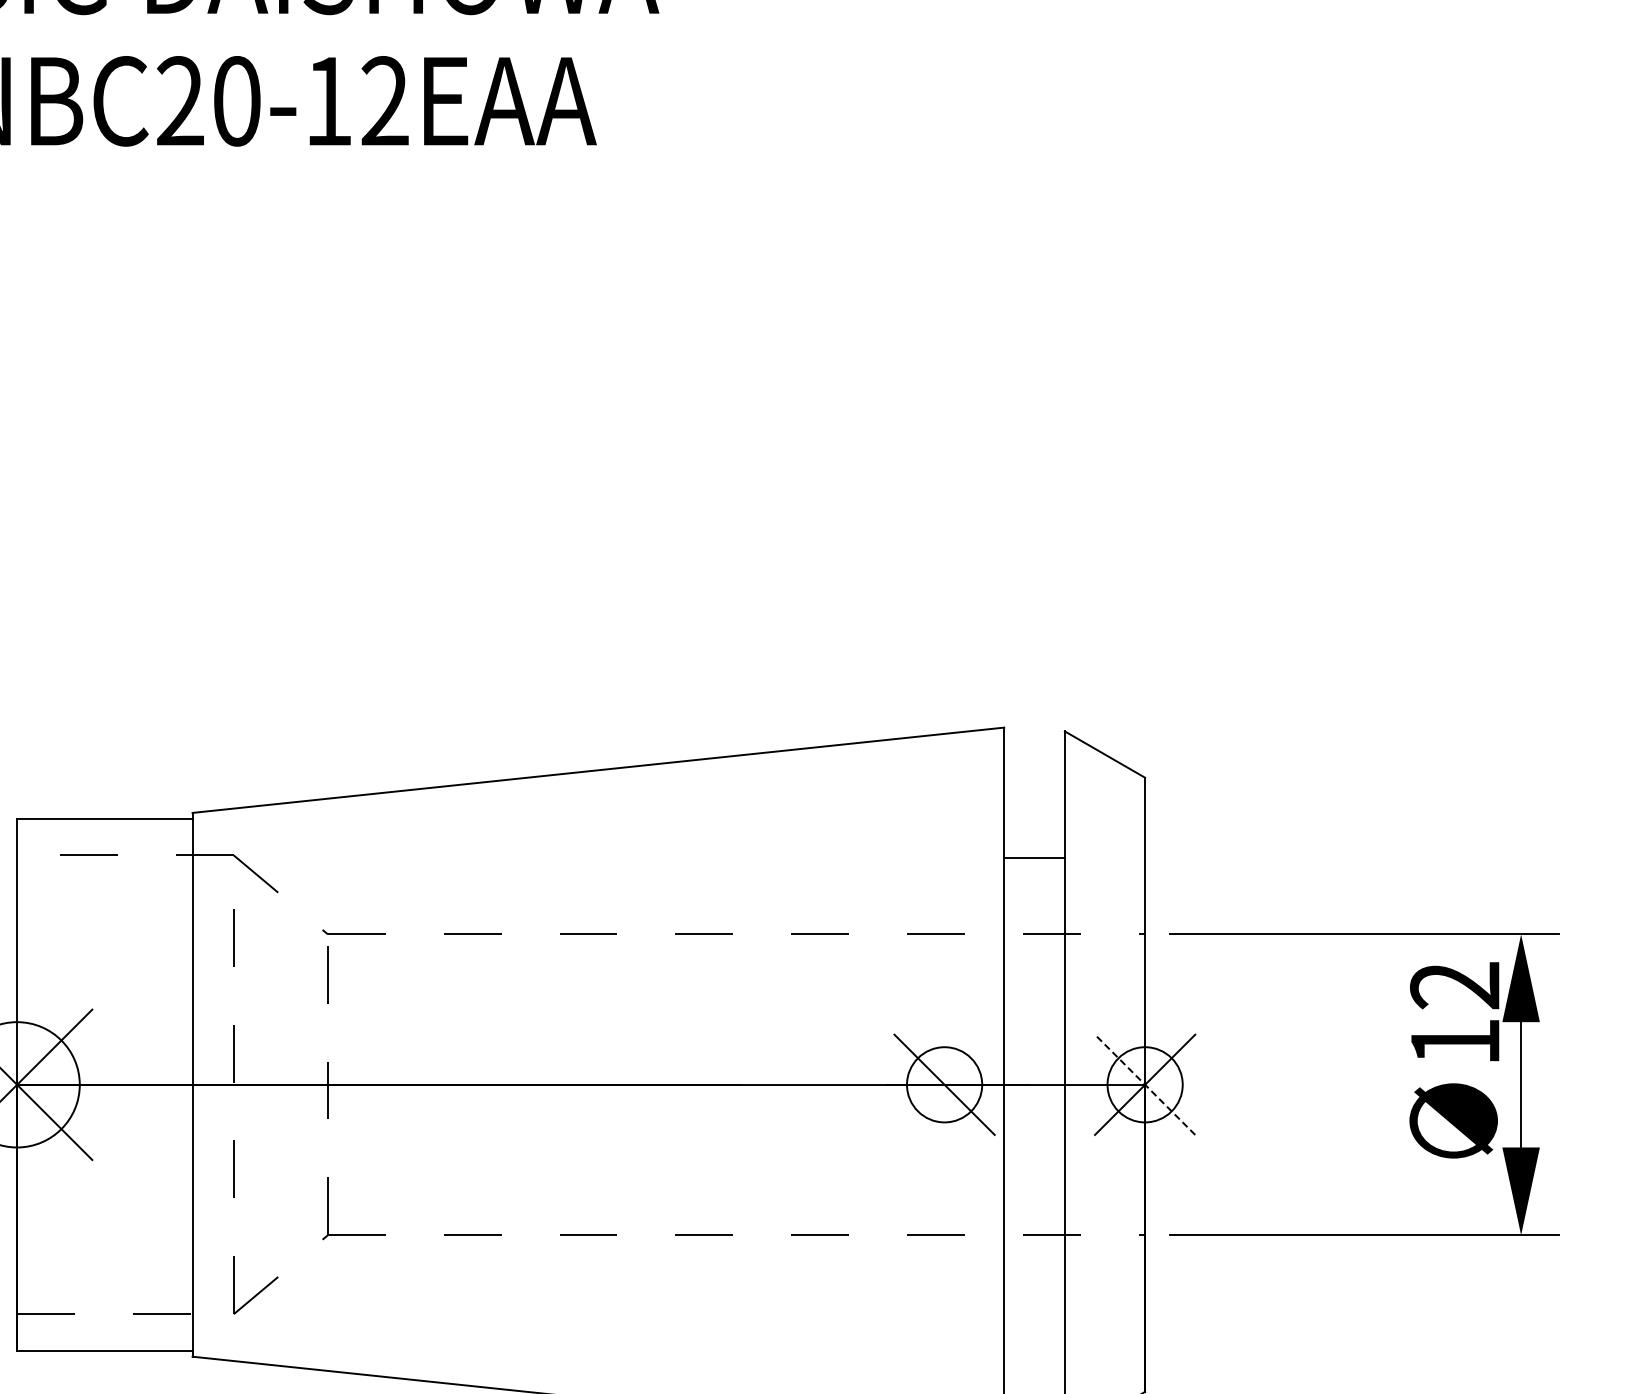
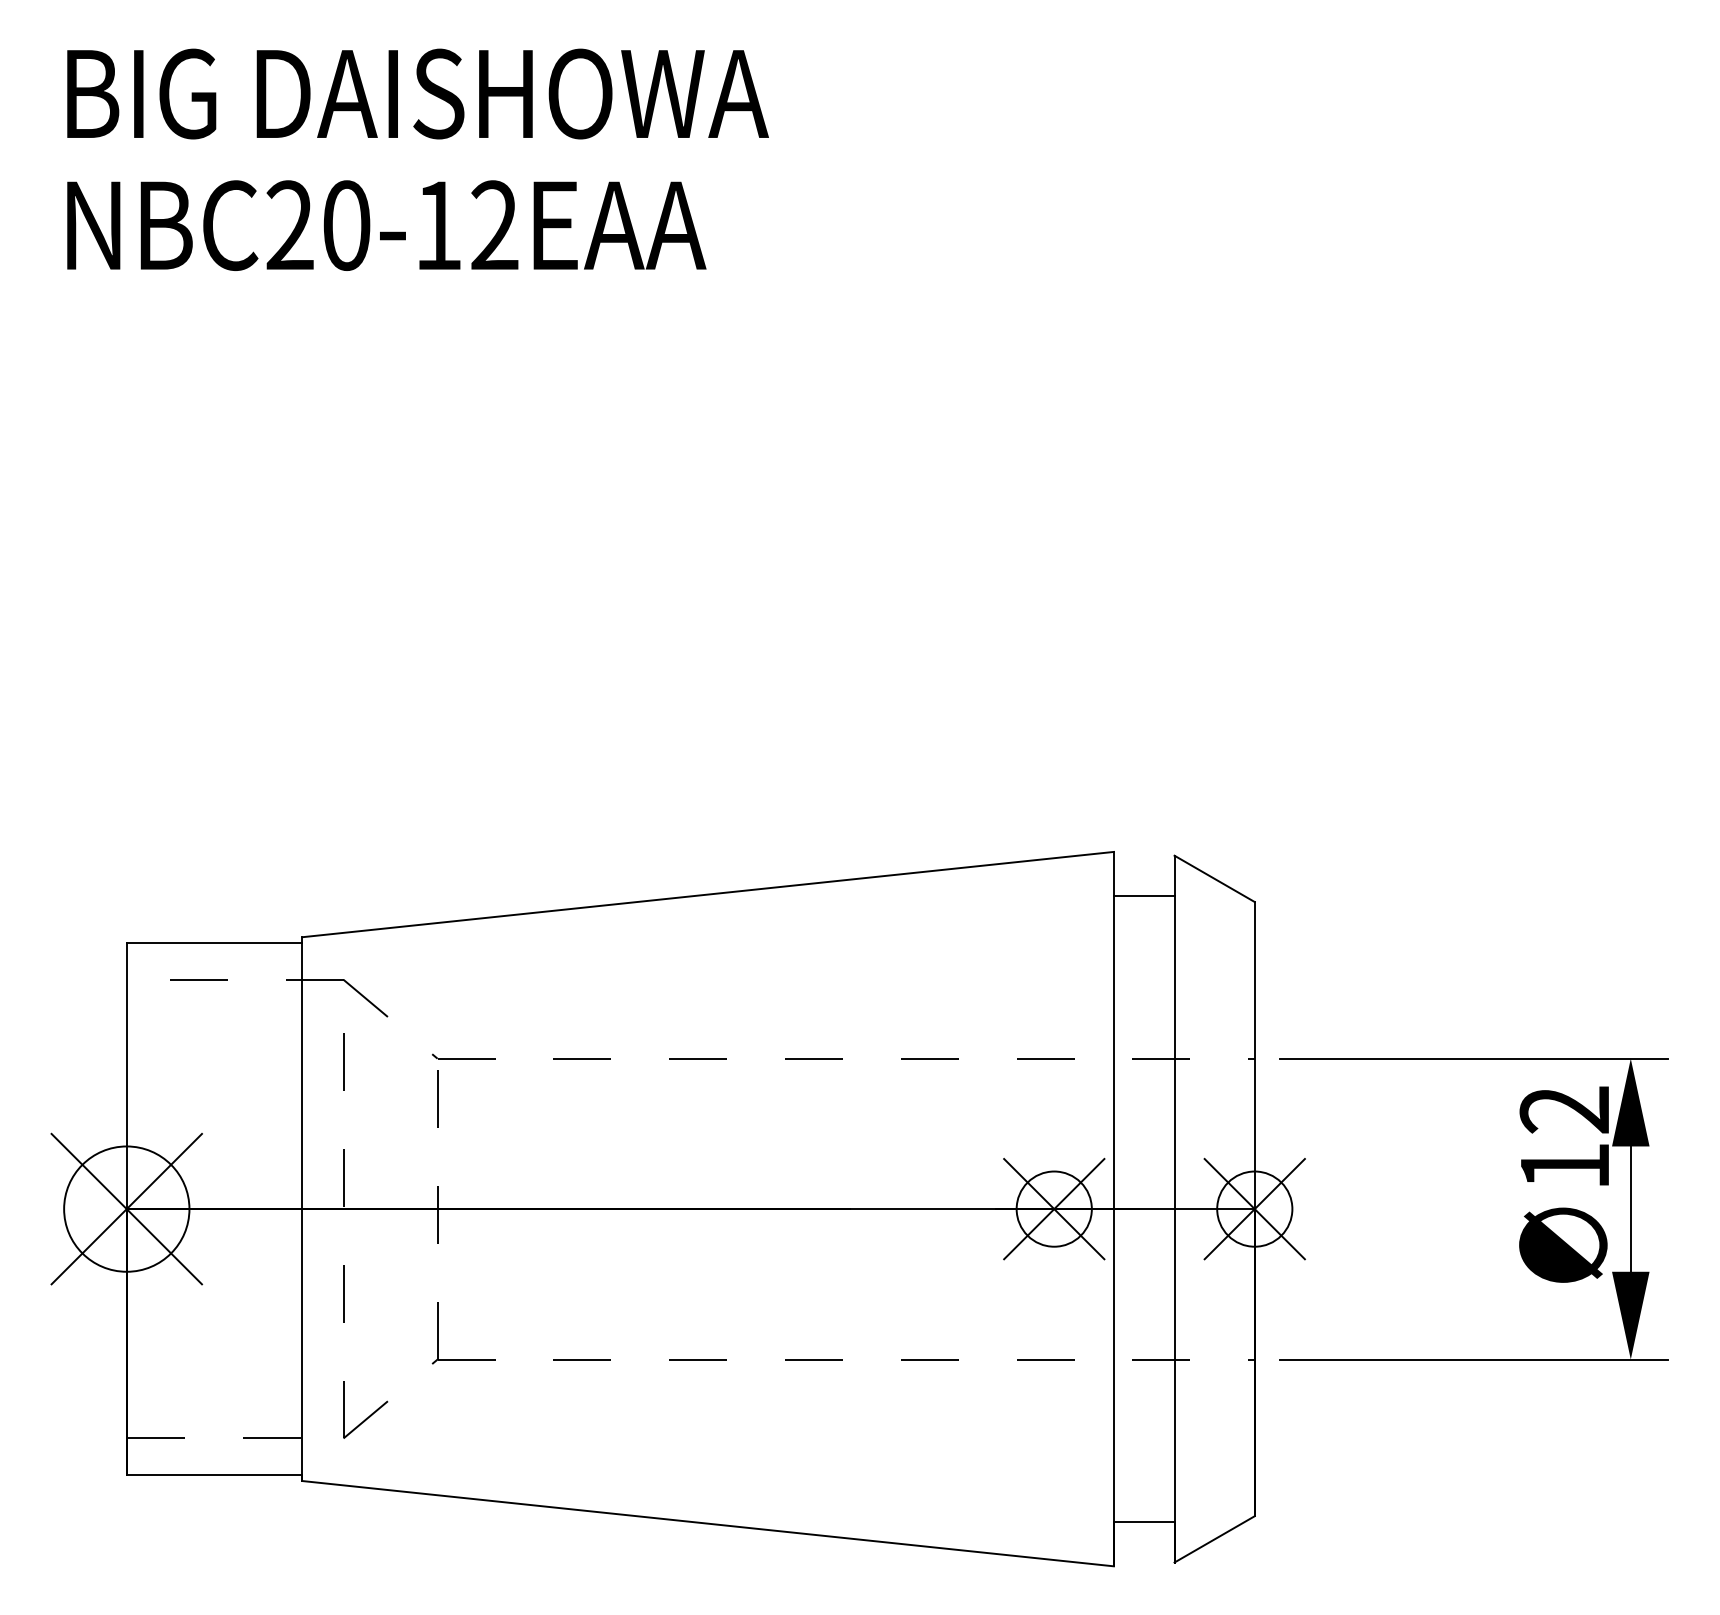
line: (1033, 858) -> (1143, 895), moved
line: (944, 1084) -> (1054, 1208), added
line: (1144, 1085) -> (1254, 1209), dashed -> solid

